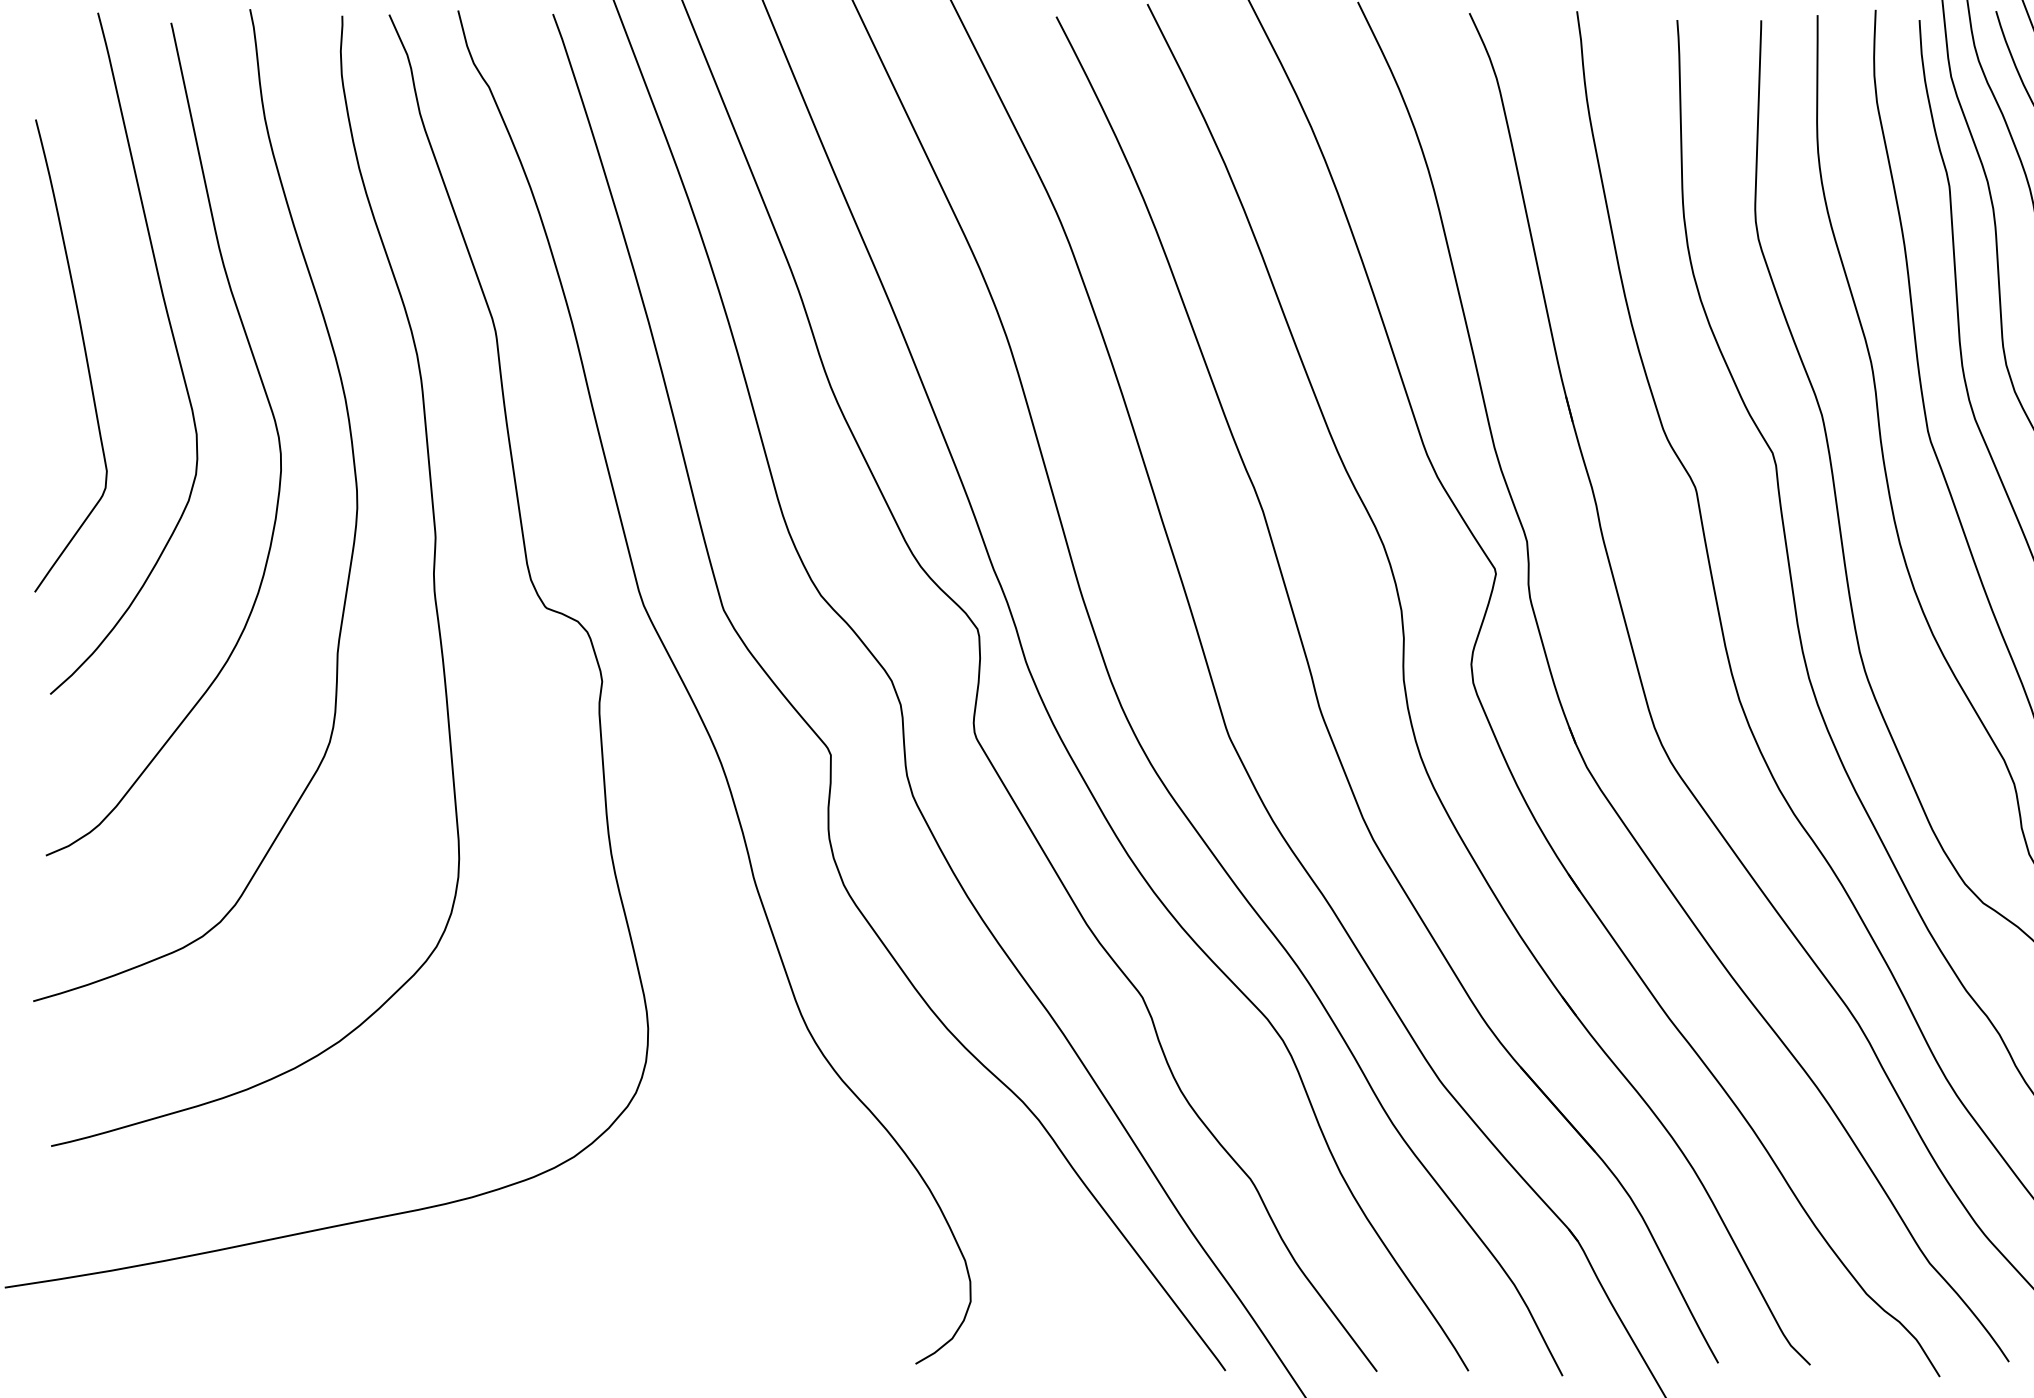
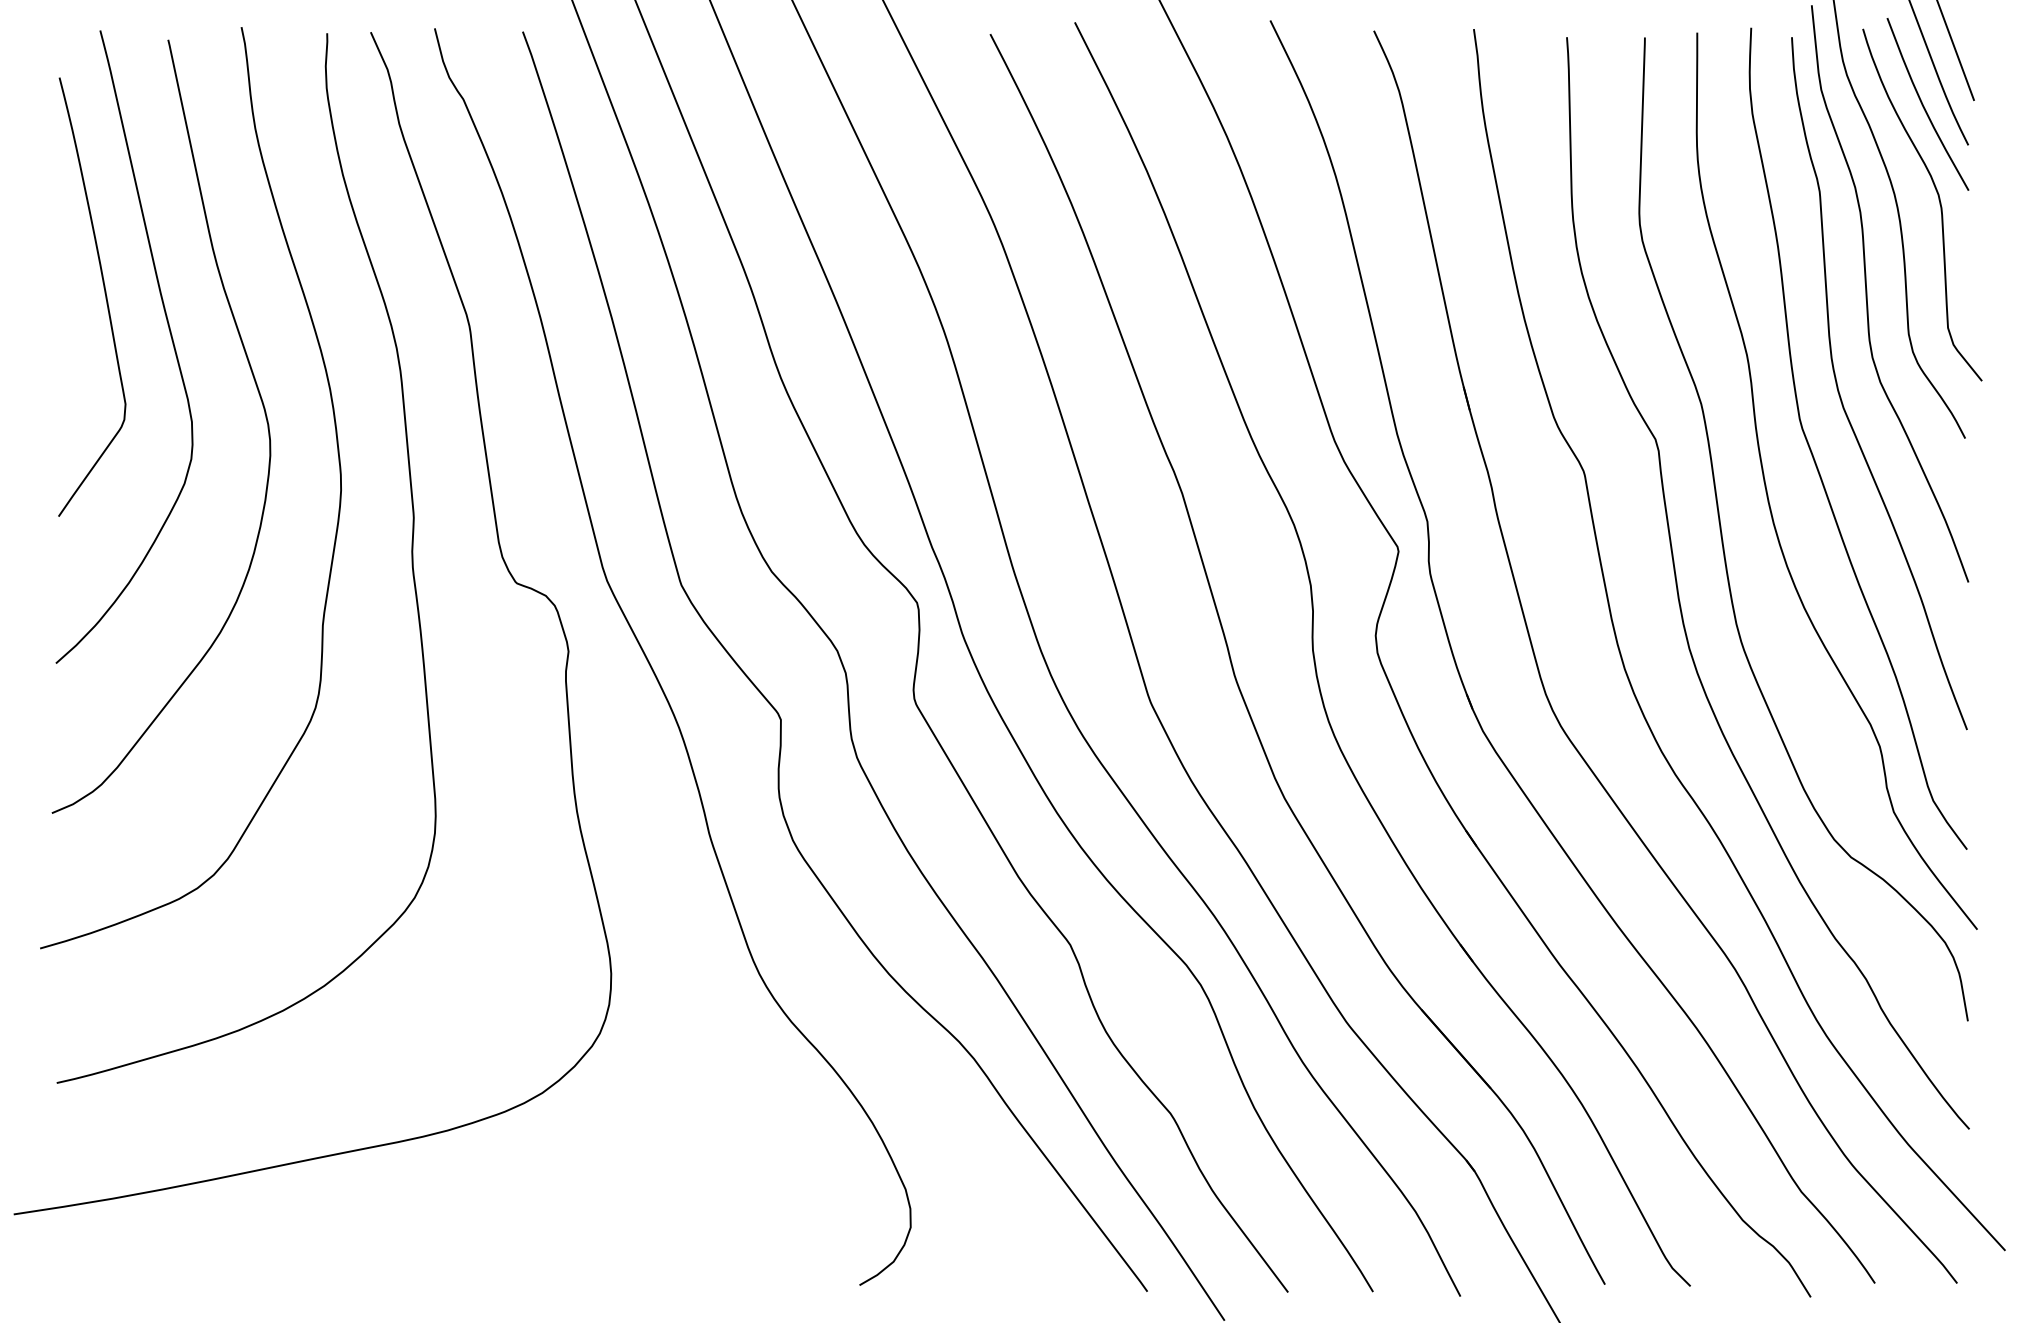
curve: (84, 352) -> (104, 293), moved

